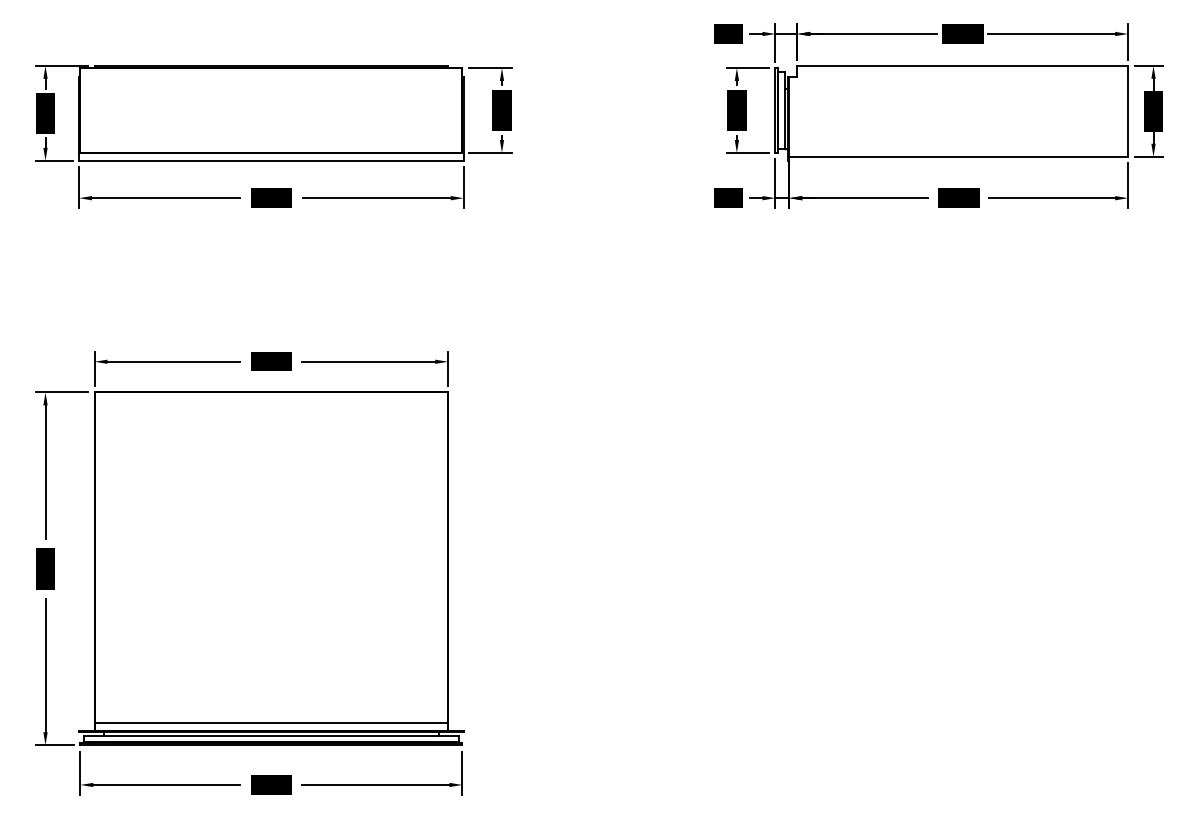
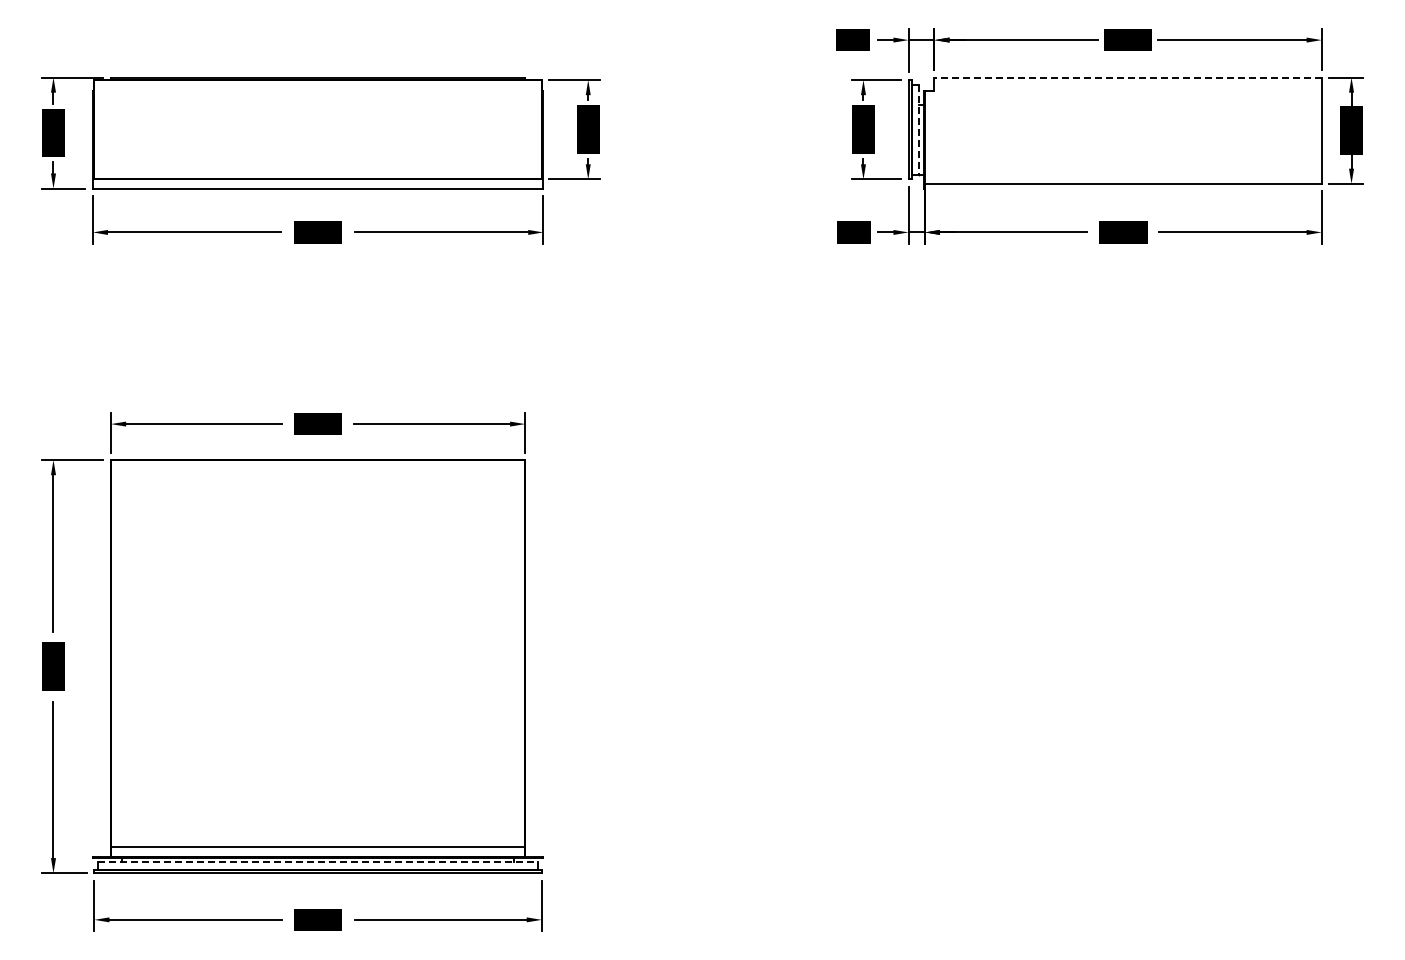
line: (963, 65) -> (1128, 77), solid -> dashed
line: (784, 111) -> (919, 130), solid -> dashed
line: (271, 736) -> (318, 862), solid -> dashed

